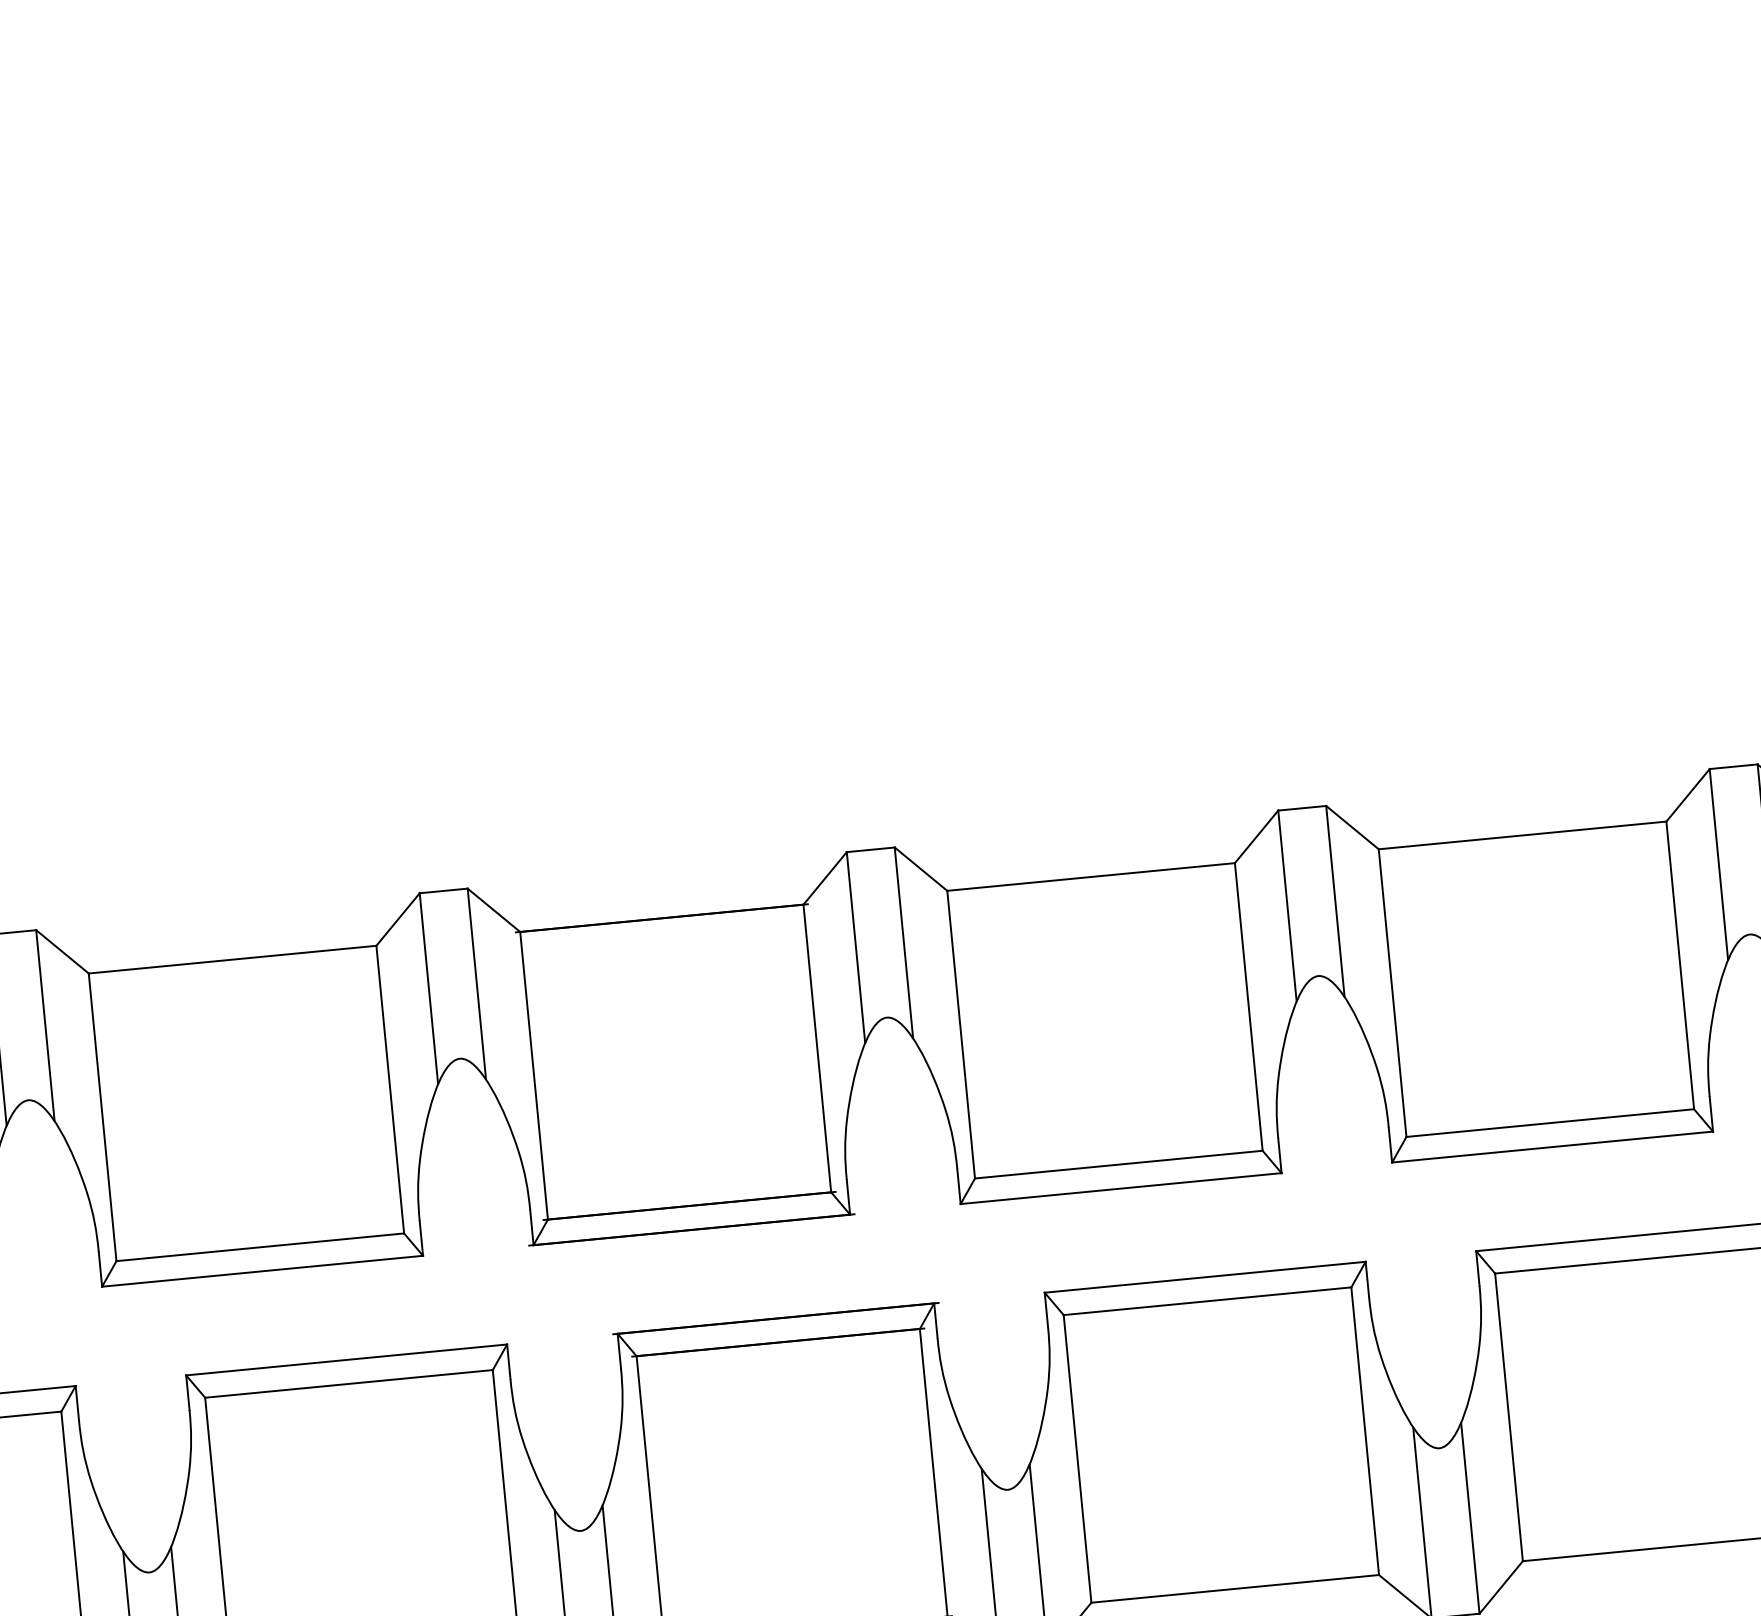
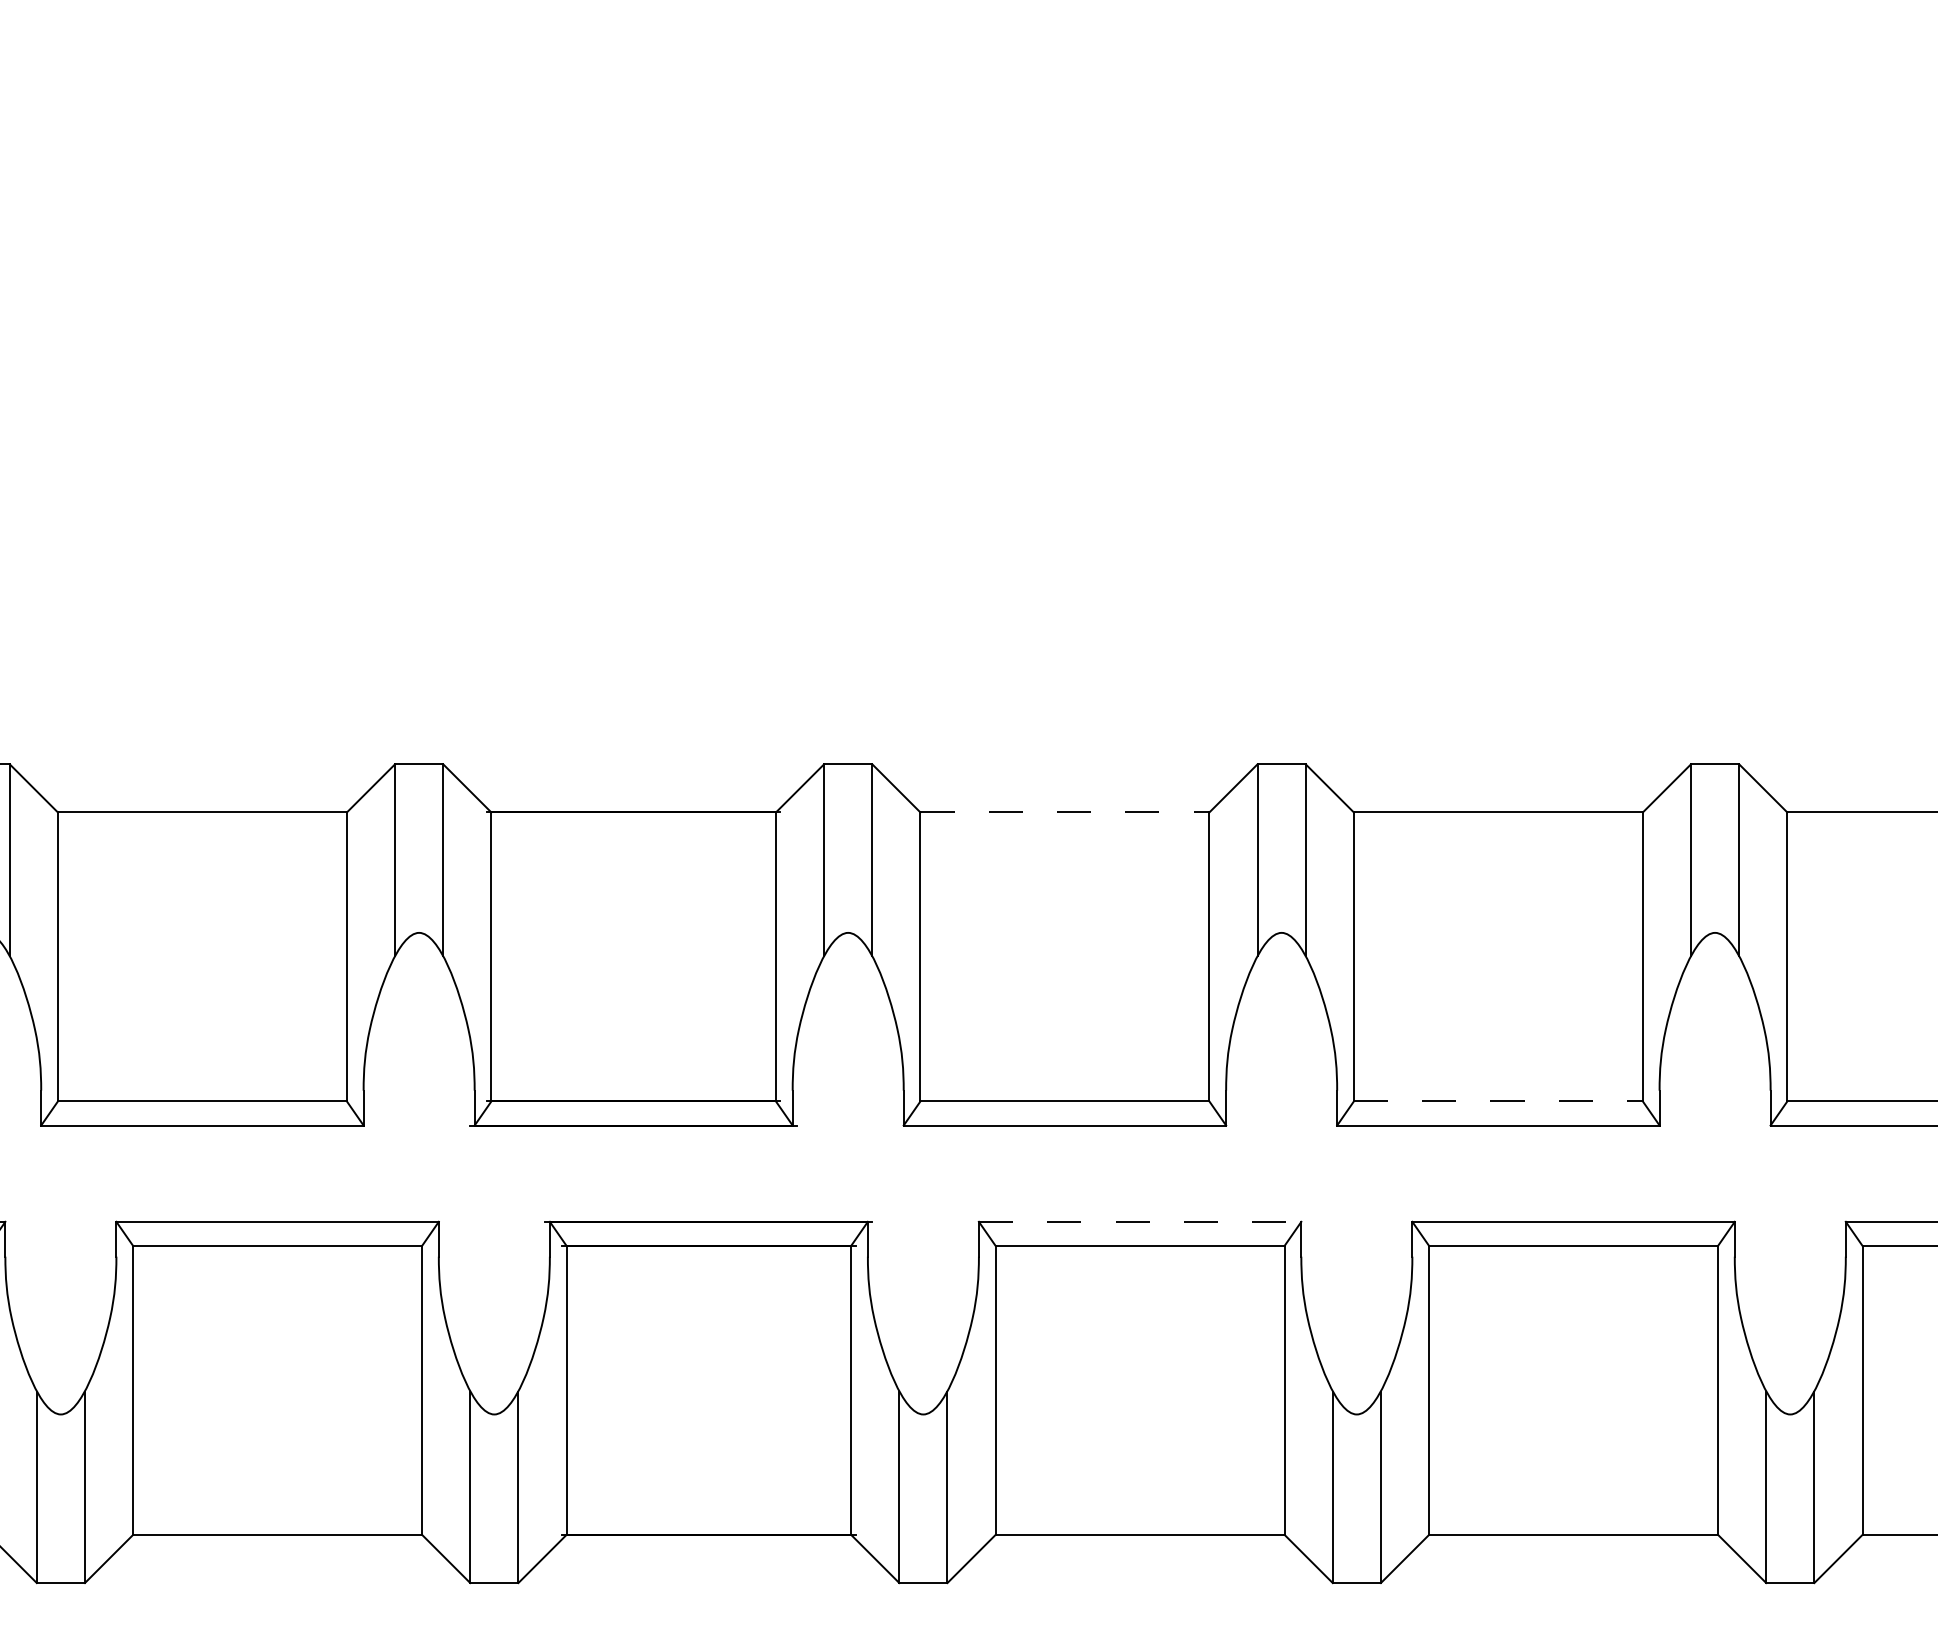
line: (1091, 876) -> (1065, 812), solid -> dashed
line: (1550, 1123) -> (1498, 1101), solid -> dashed
line: (1205, 1276) -> (1140, 1221), solid -> dashed

